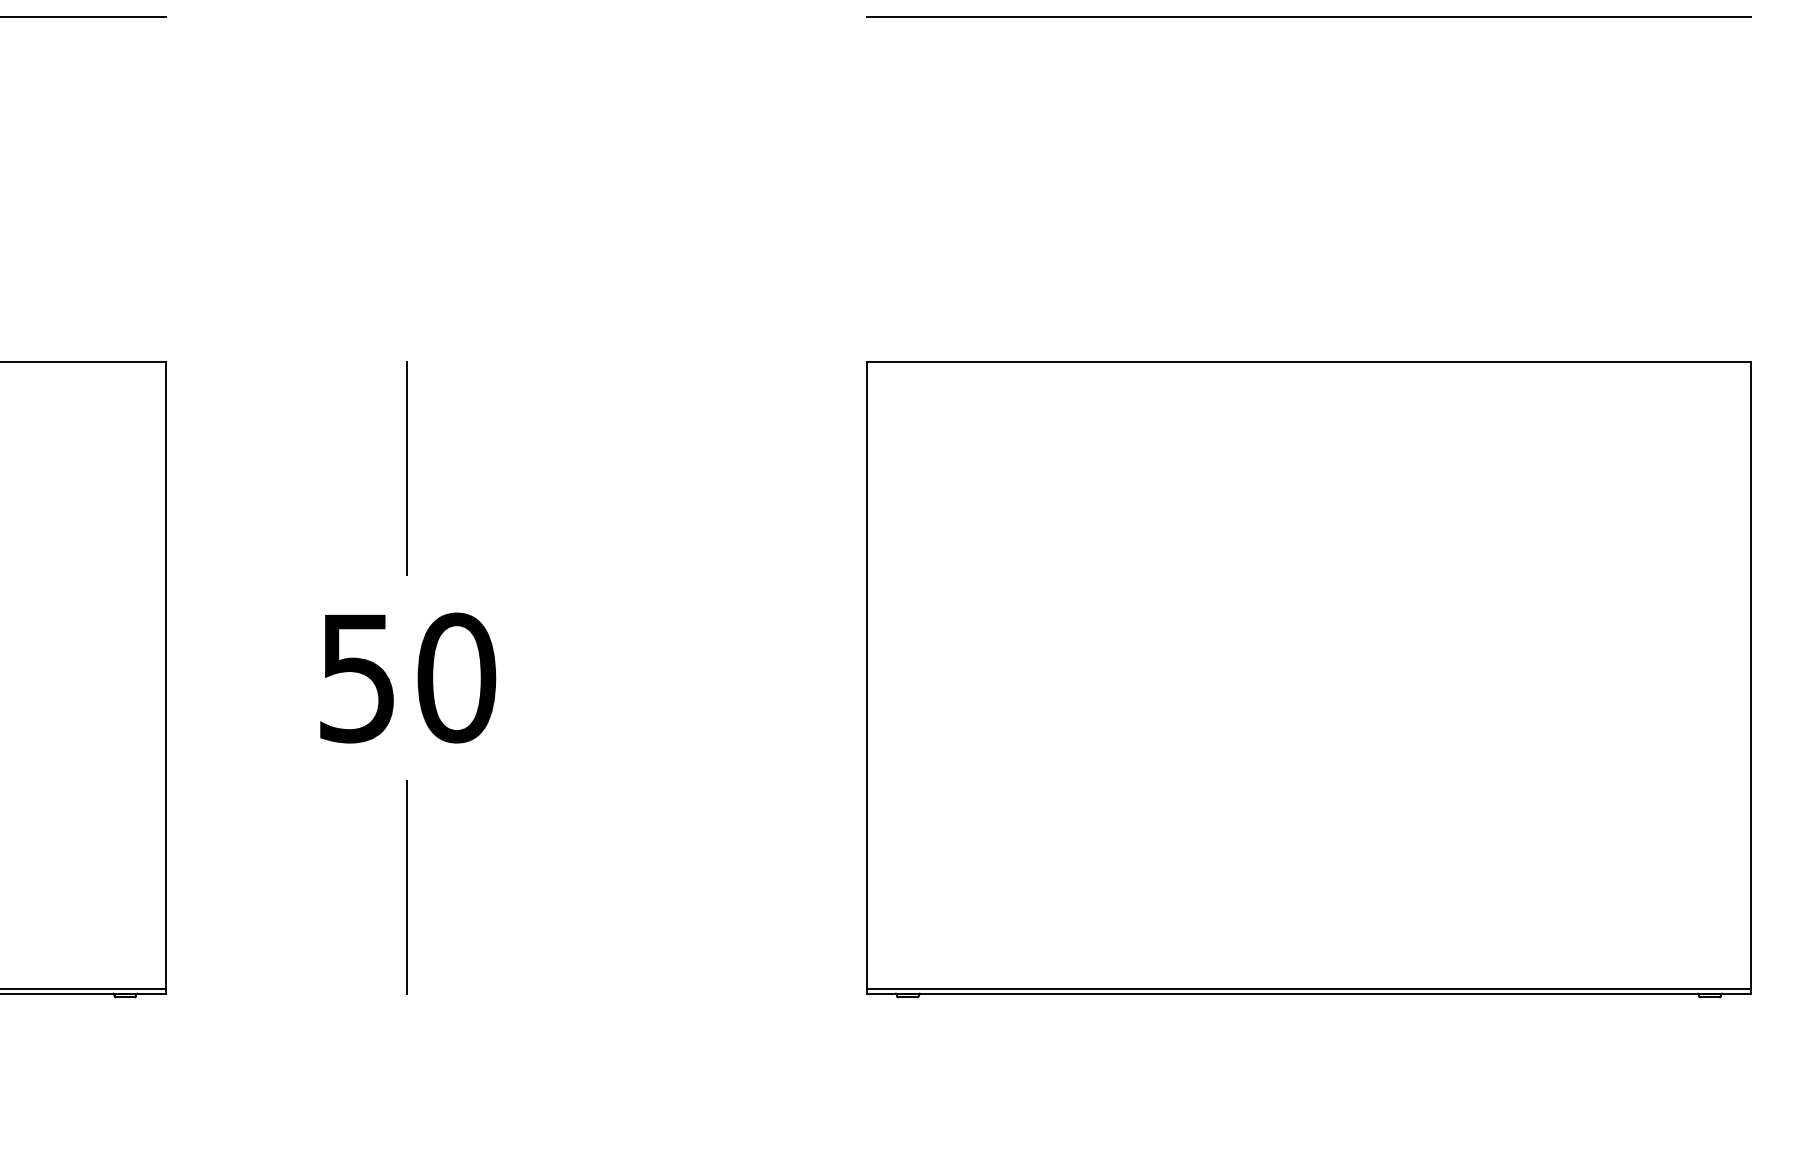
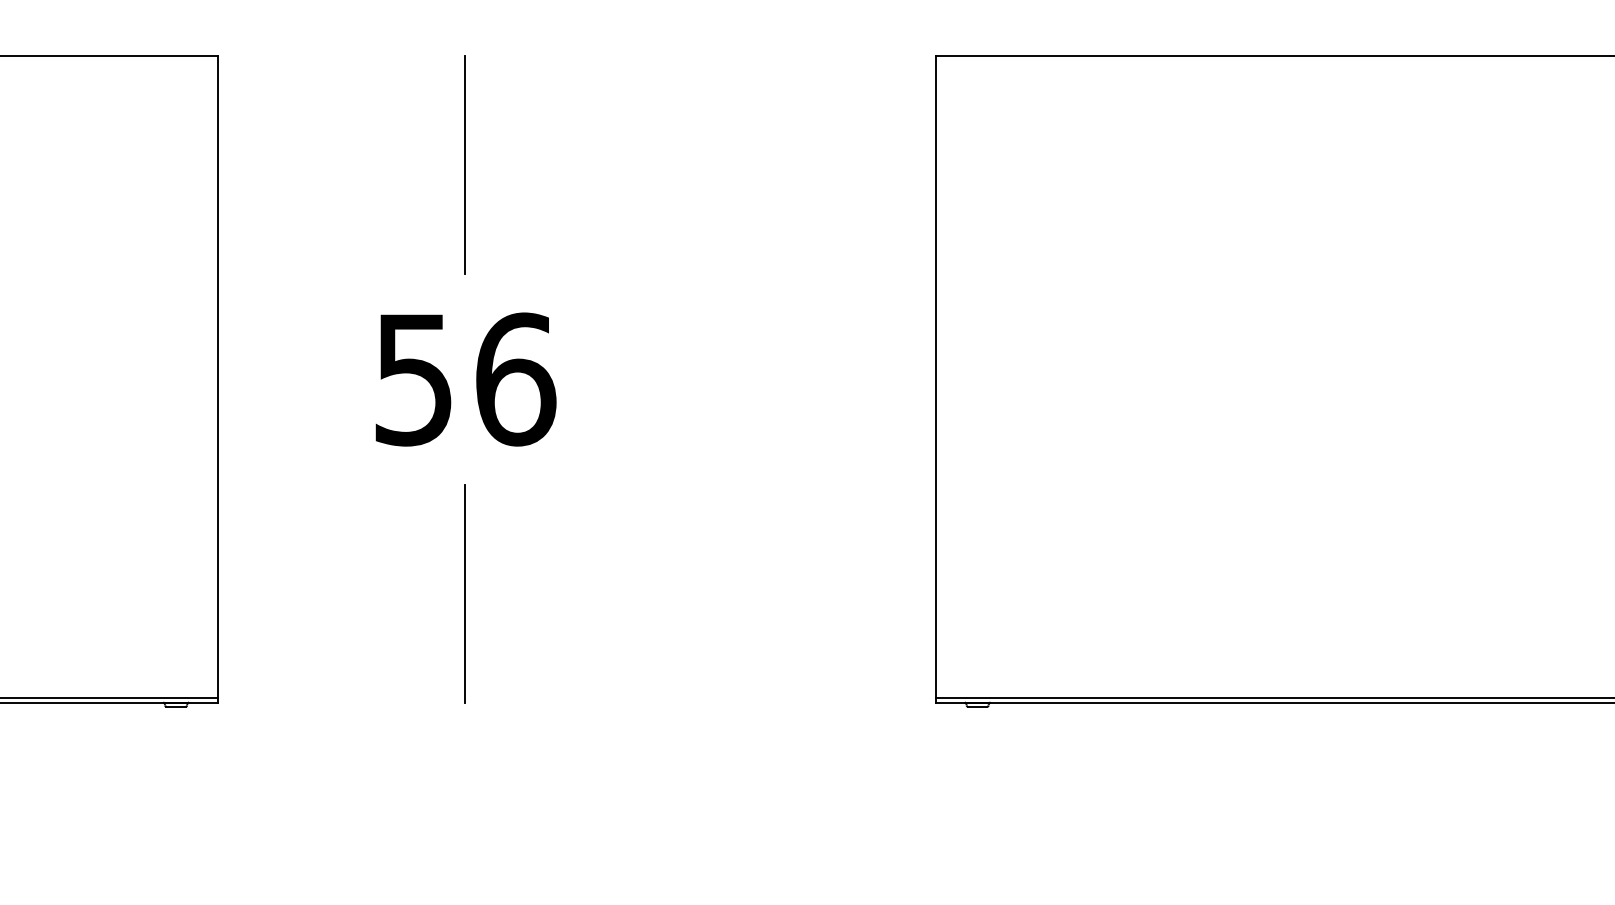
text: (456, 677) -> (515, 378), 50 -> 56

